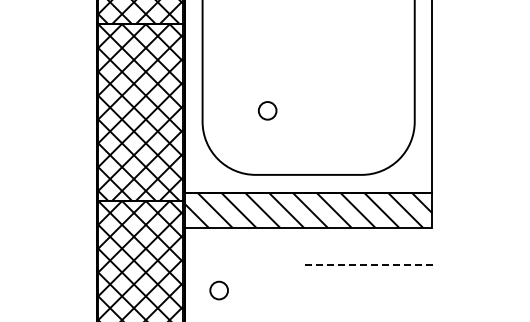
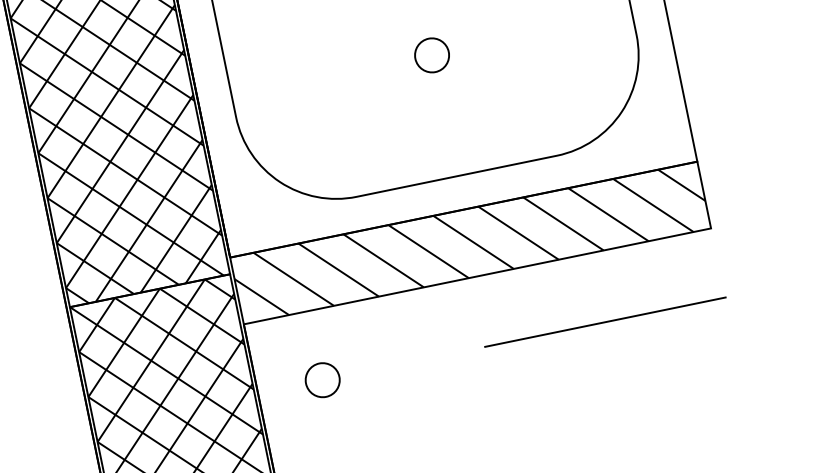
circle: (267, 110) -> (431, 54), moved
line: (369, 264) -> (606, 321), dashed -> solid
circle: (218, 290) -> (321, 380), moved

